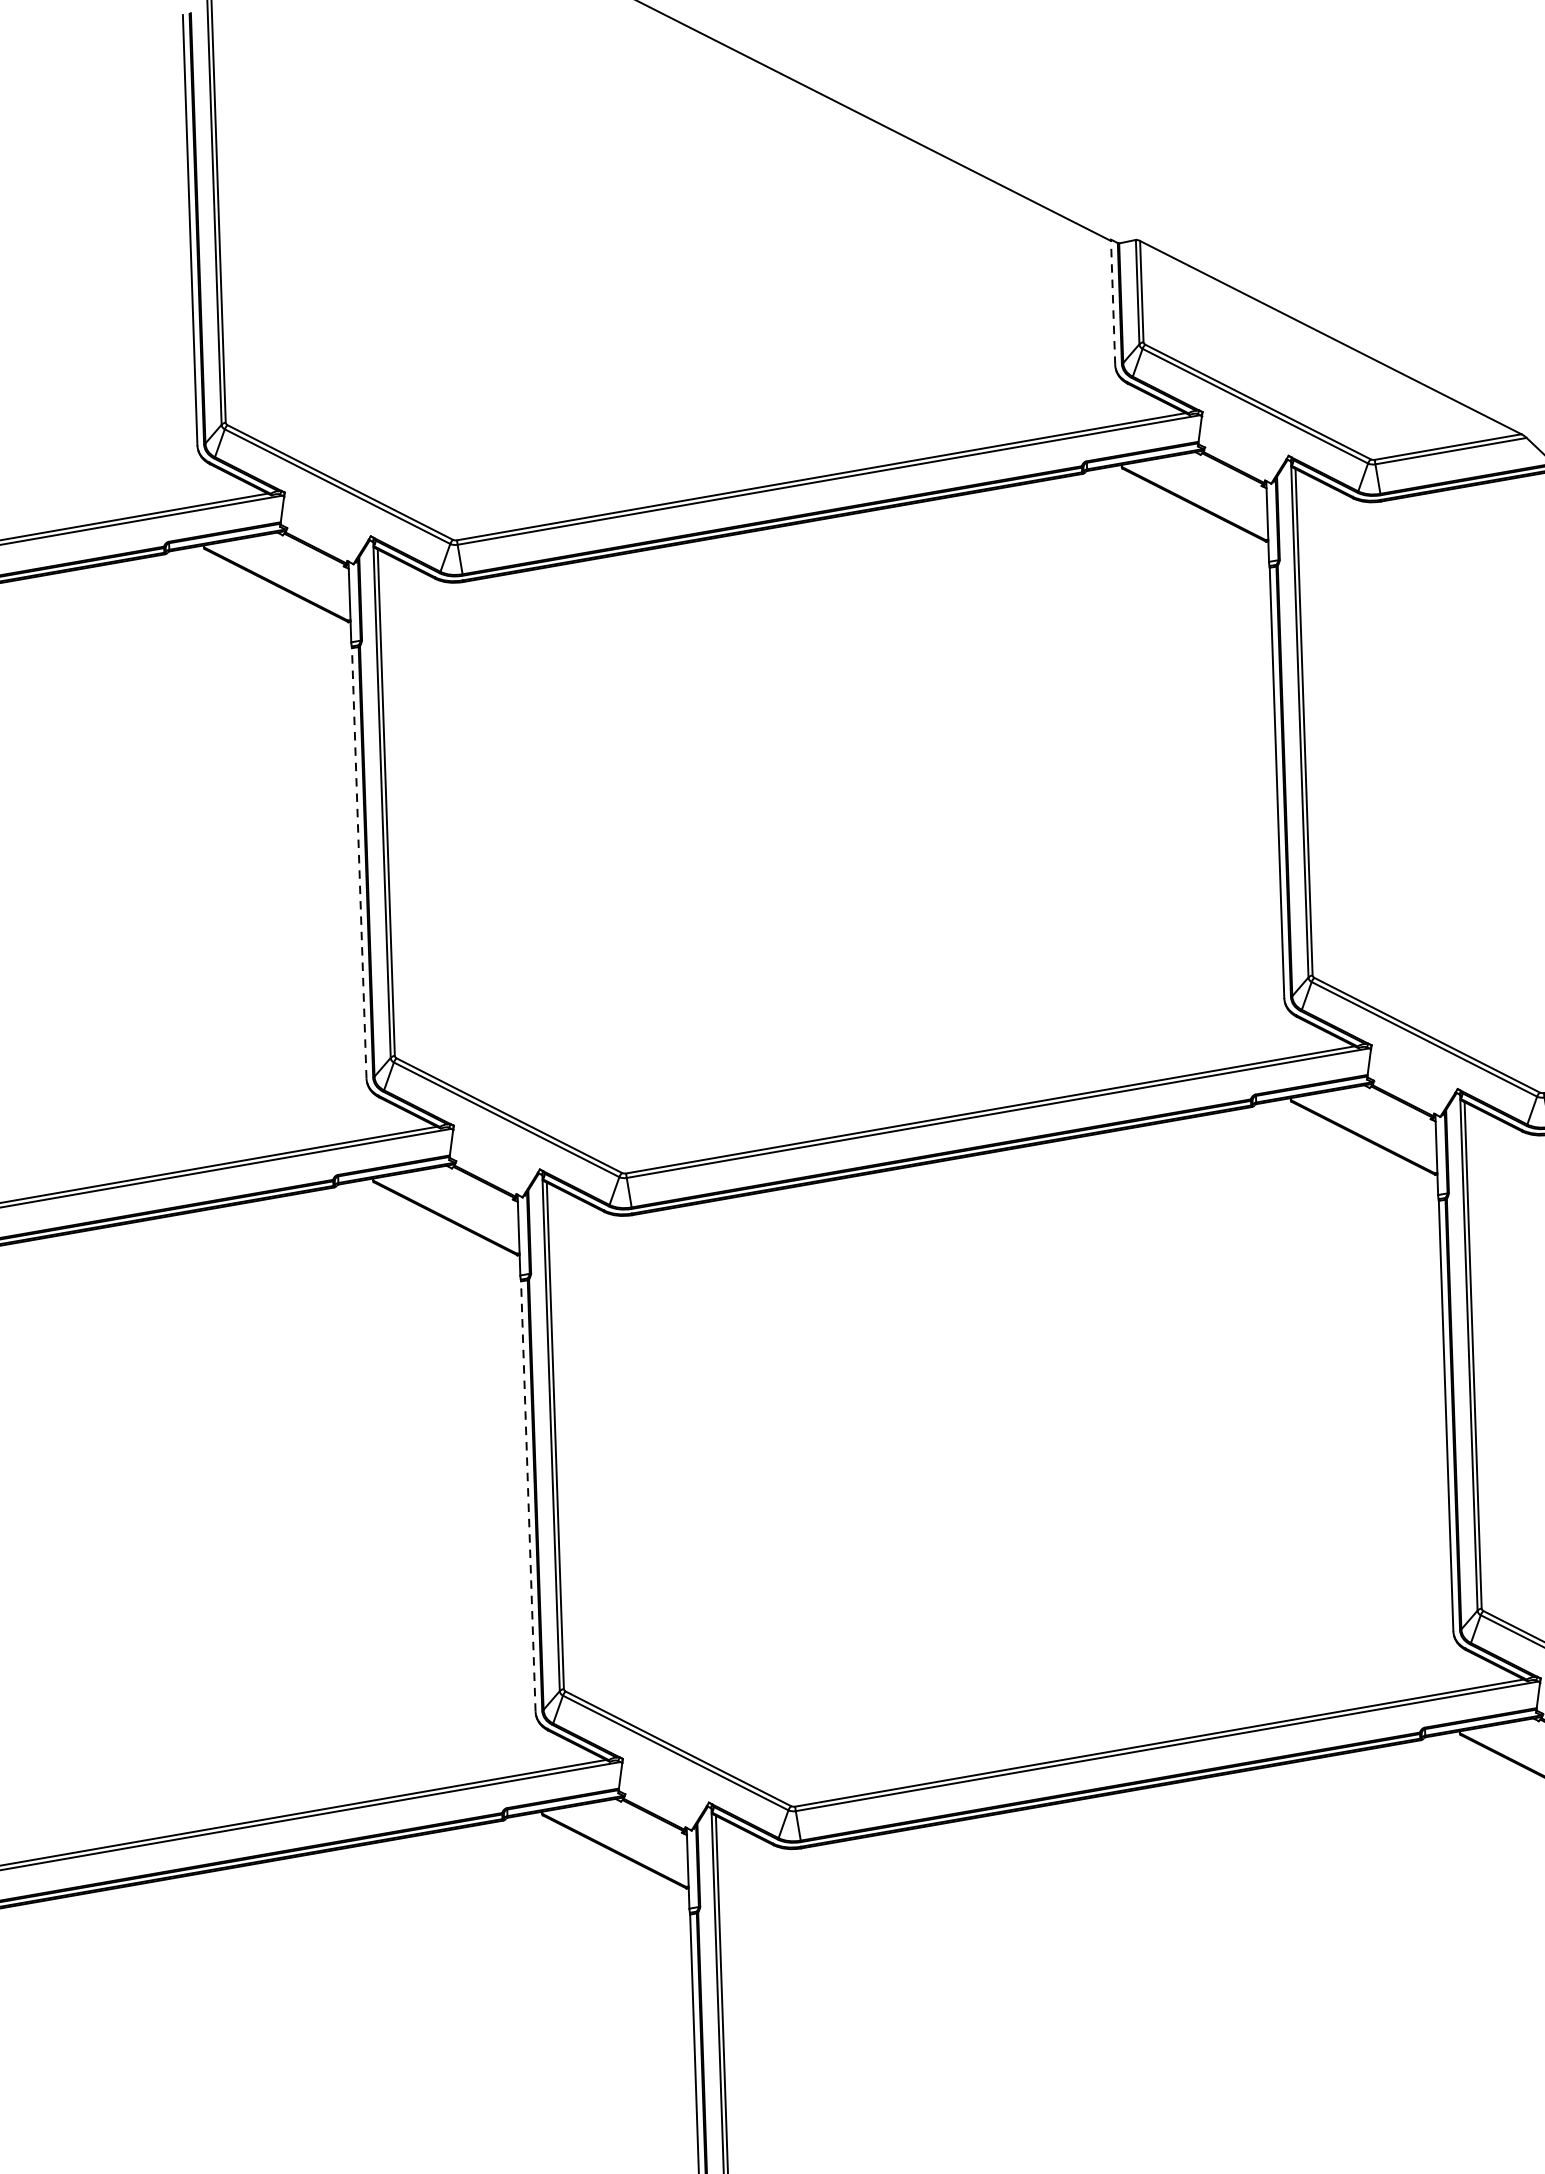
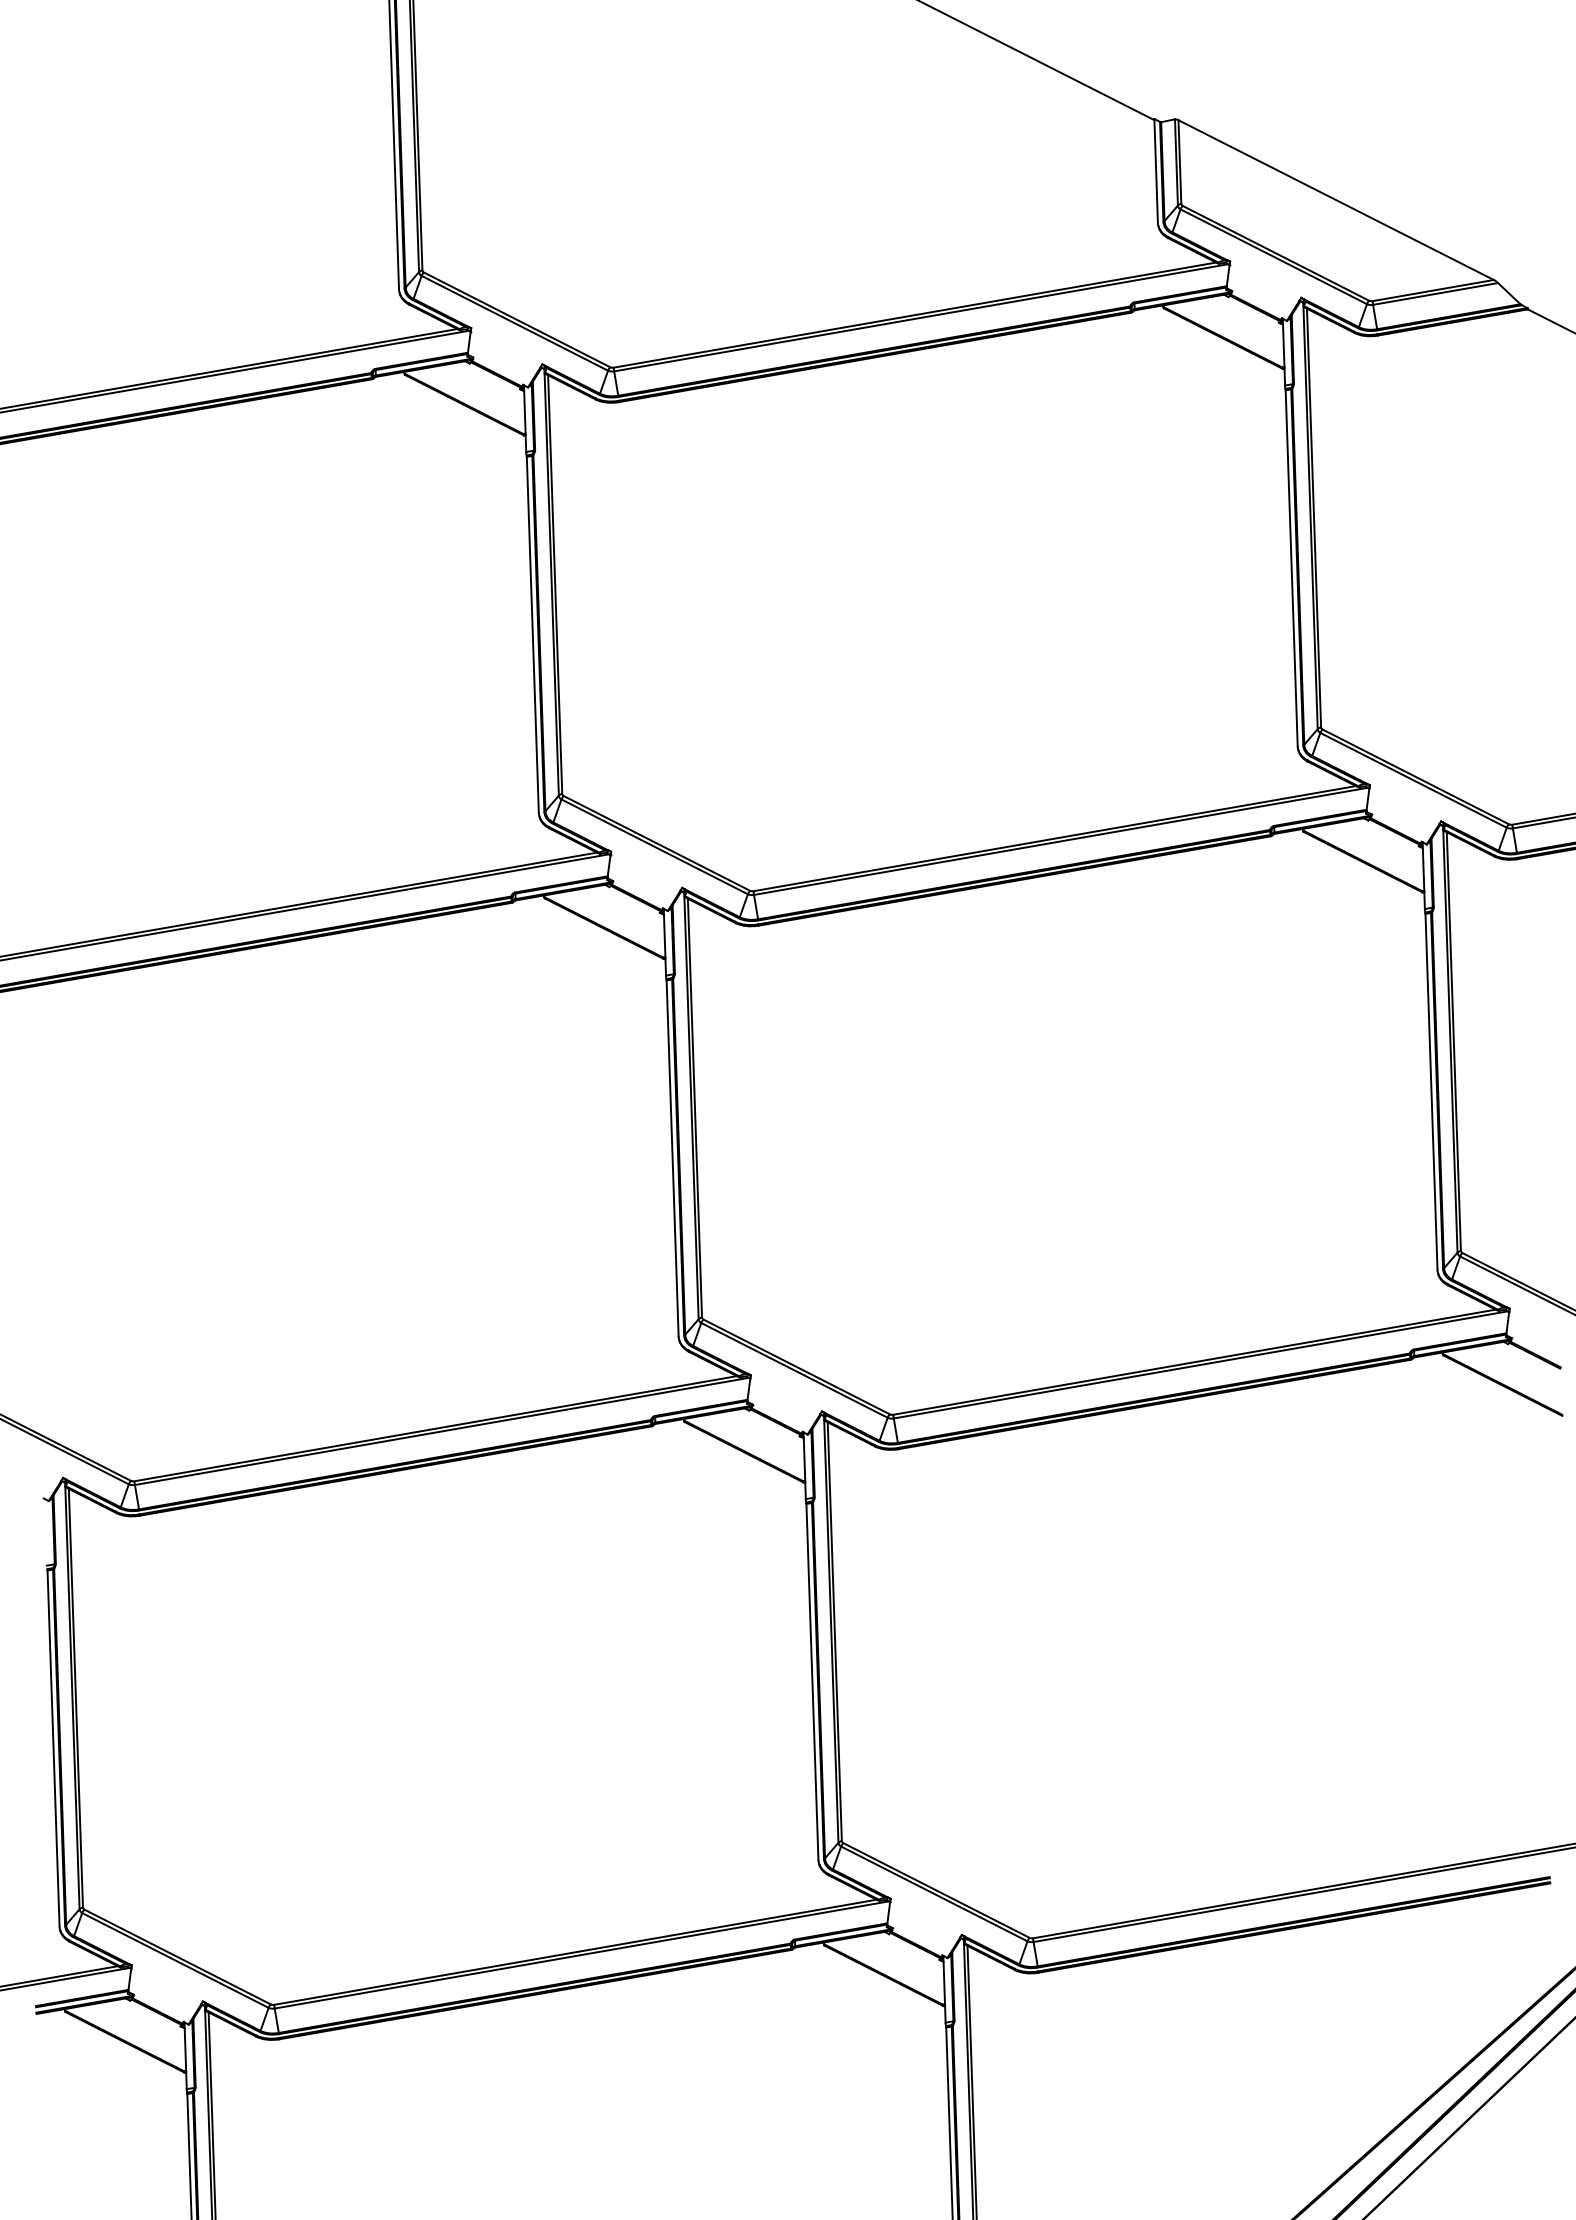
line: (1113, 301) -> (1156, 170), dashed -> solid
line: (358, 862) -> (532, 634), dashed -> solid
line: (528, 1495) -> (672, 1157), dashed -> solid

